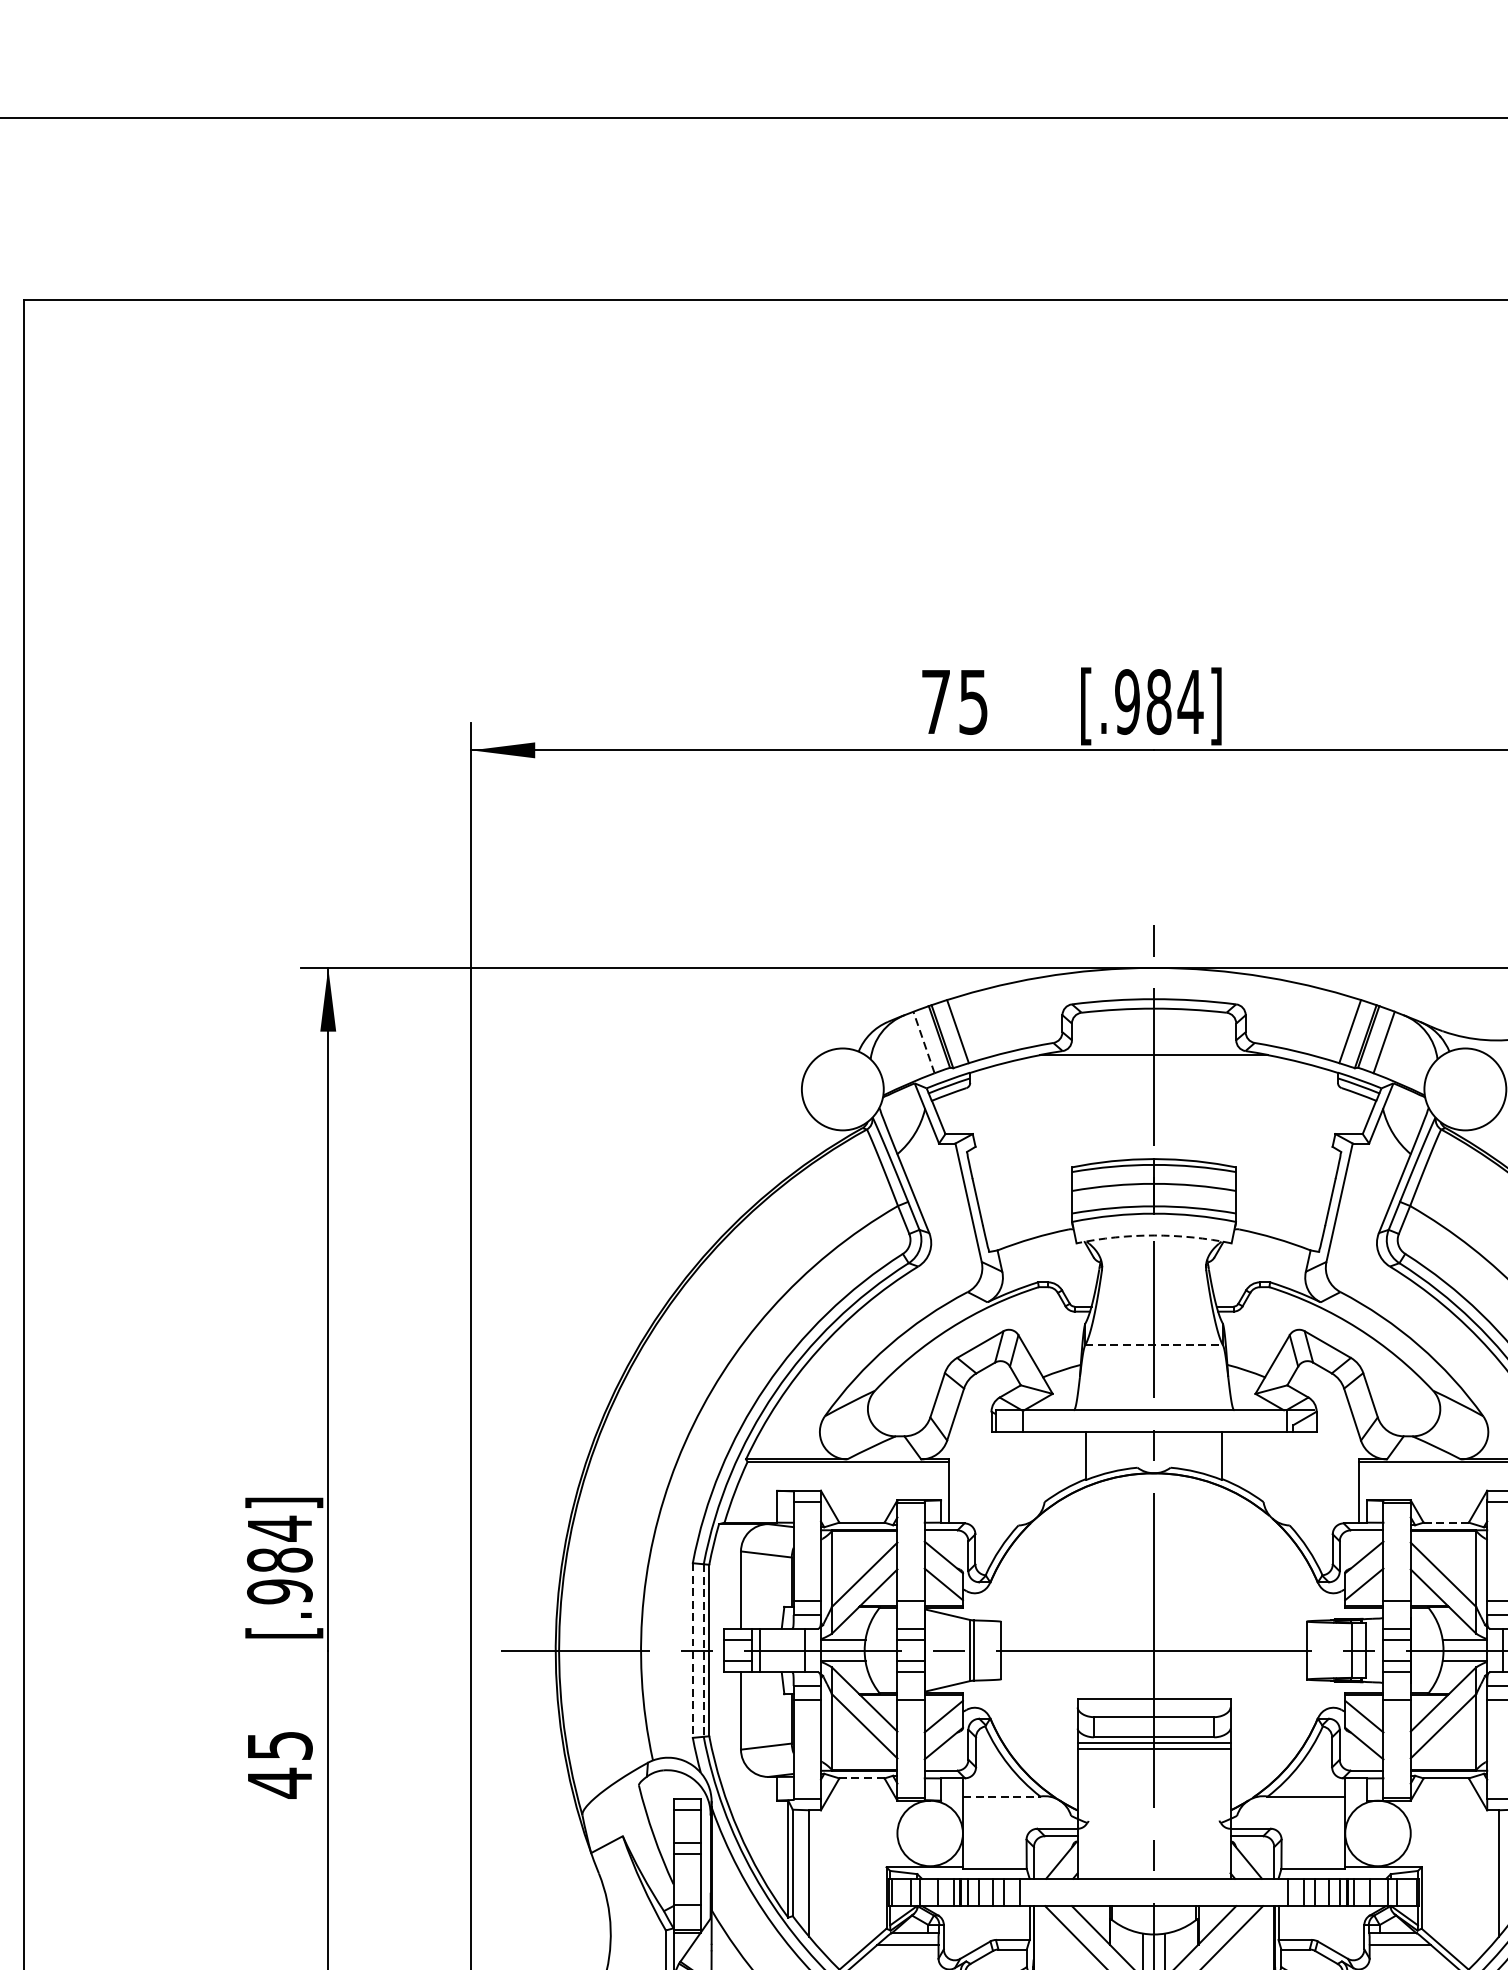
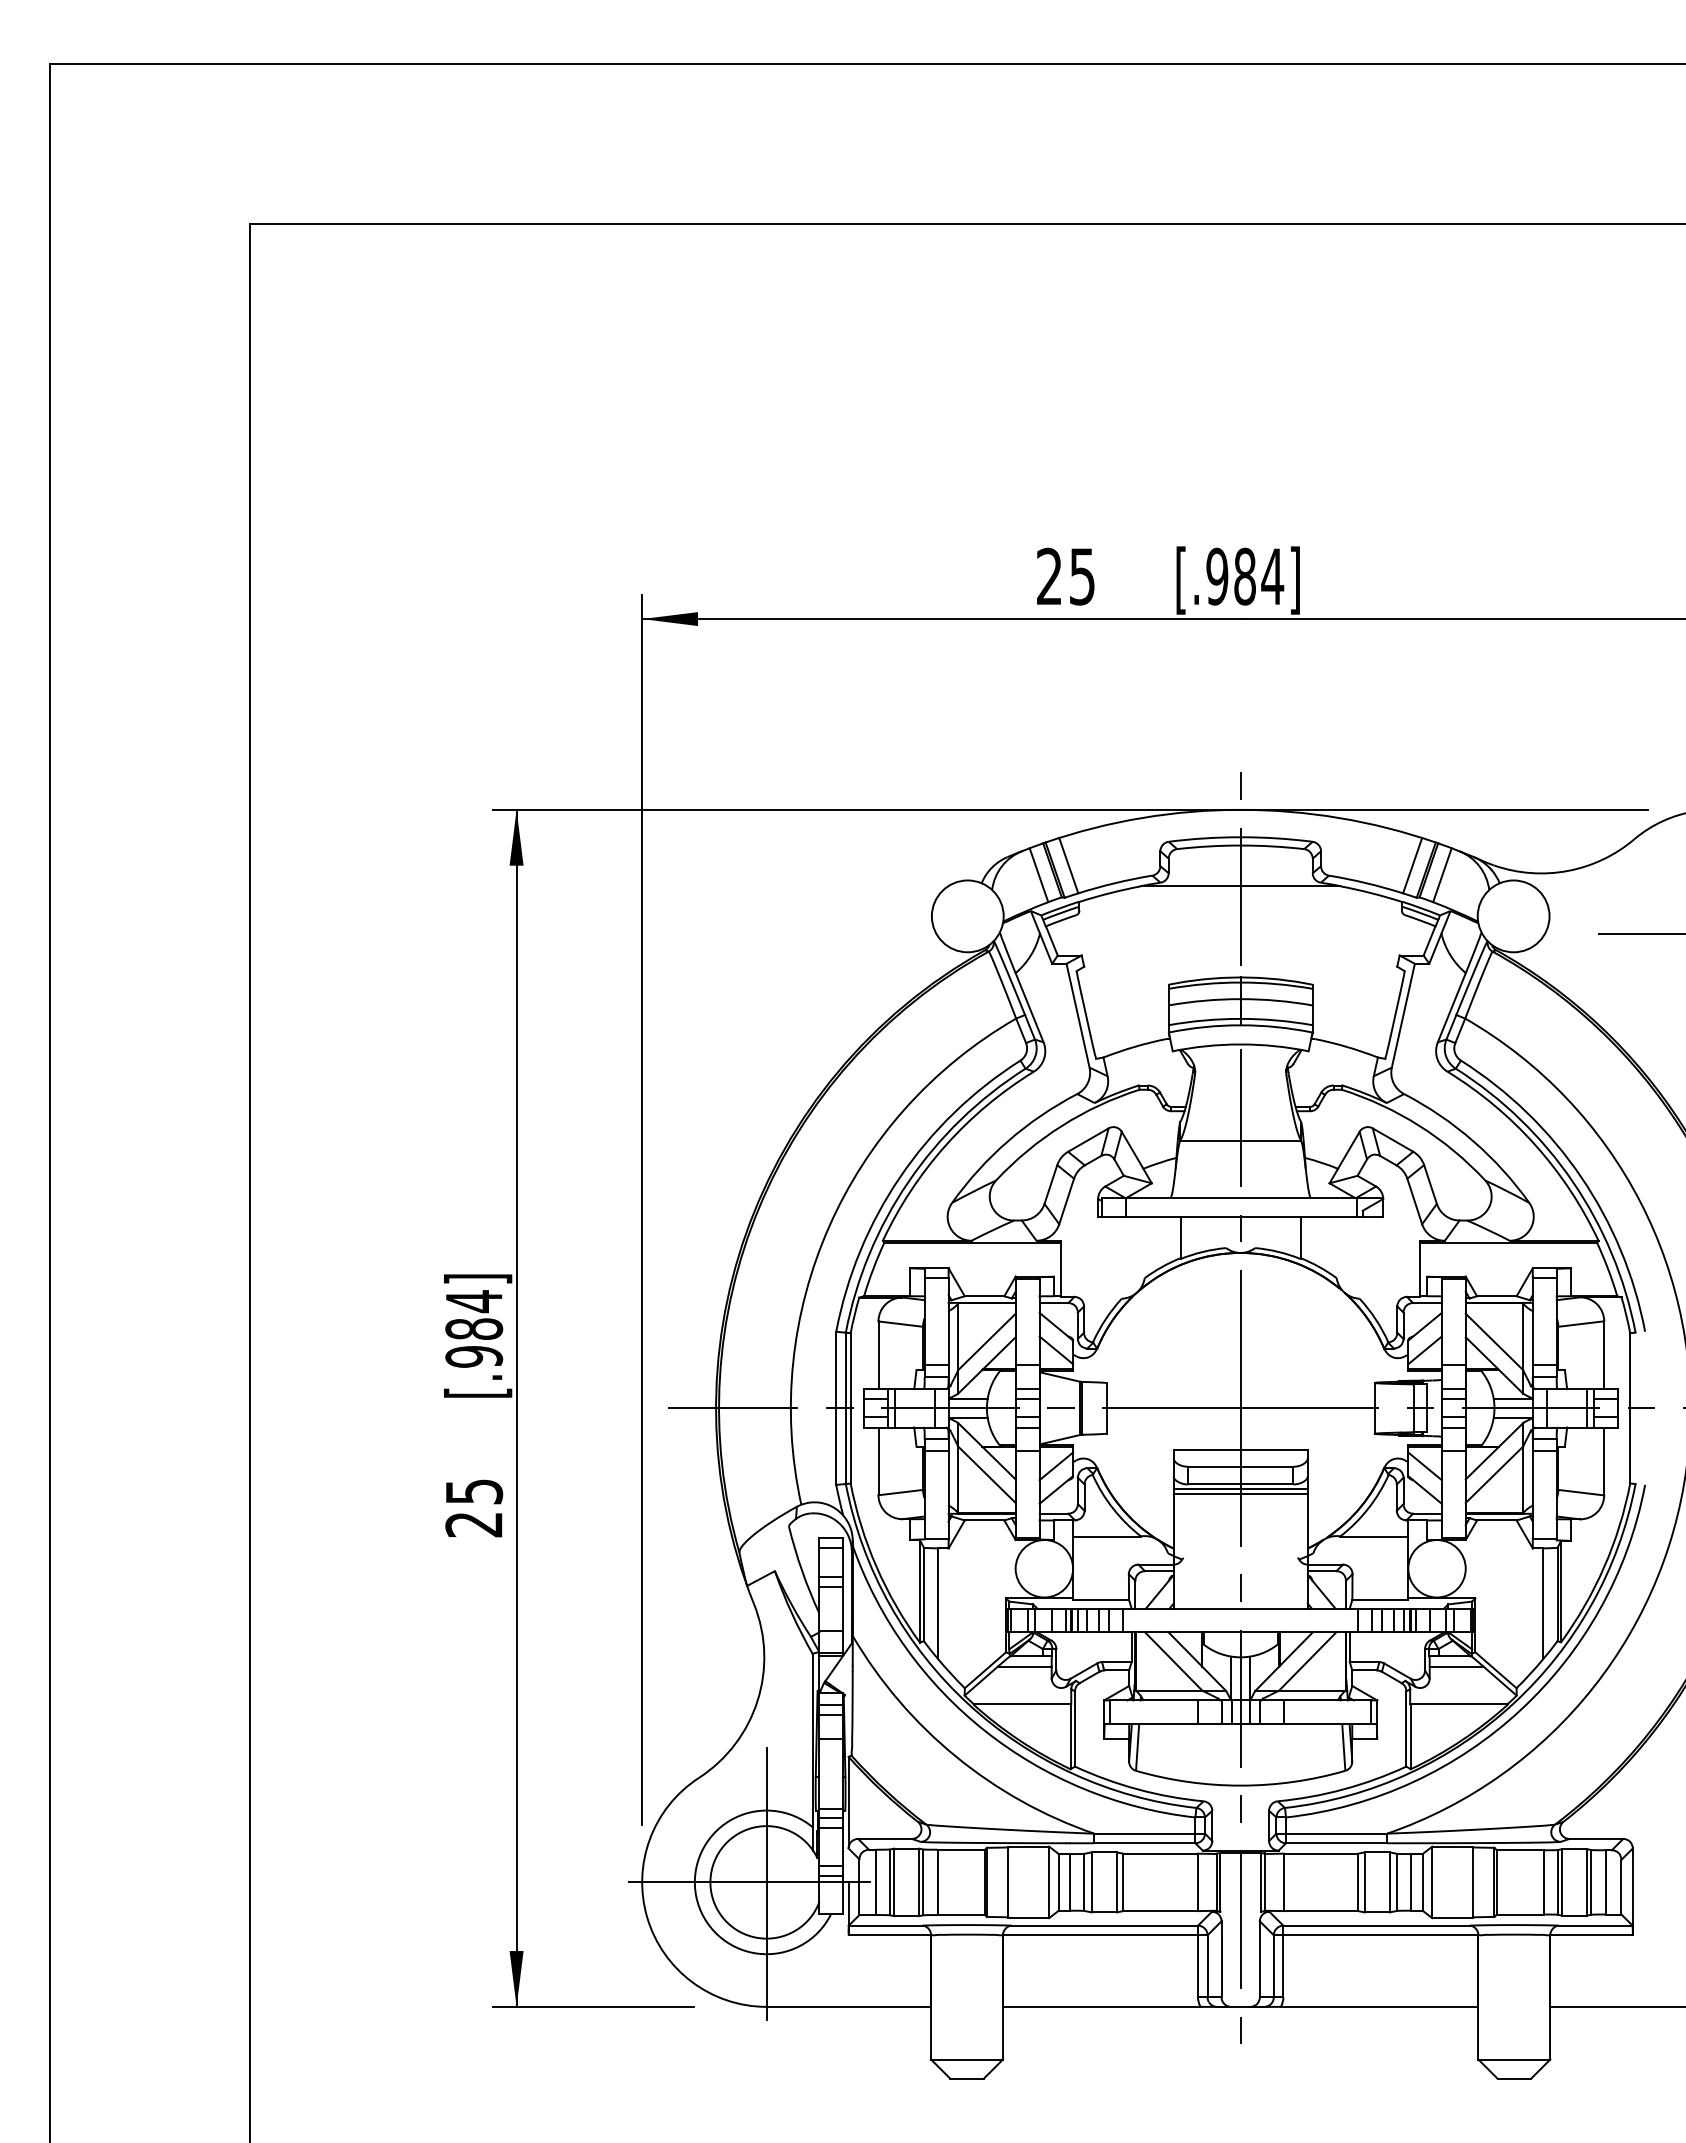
text: (936, 700) -> (1049, 575), 75 -> 25
line: (923, 1042) -> (1038, 875), dashed -> solid
arc: (1153, 1235) -> (1240, 1044), dashed -> solid
line: (1154, 1345) -> (1241, 1140), dashed -> solid
line: (1445, 1522) -> (1496, 1296), dashed -> solid
line: (693, 1650) -> (836, 1408), dashed -> solid
line: (703, 1650) -> (845, 1408), dashed -> solid
line: (861, 1778) -> (984, 1520), dashed -> solid
text: (279, 1782) -> (473, 1524), 45 -> 25
line: (1002, 1796) -> (1107, 1536), dashed -> solid

